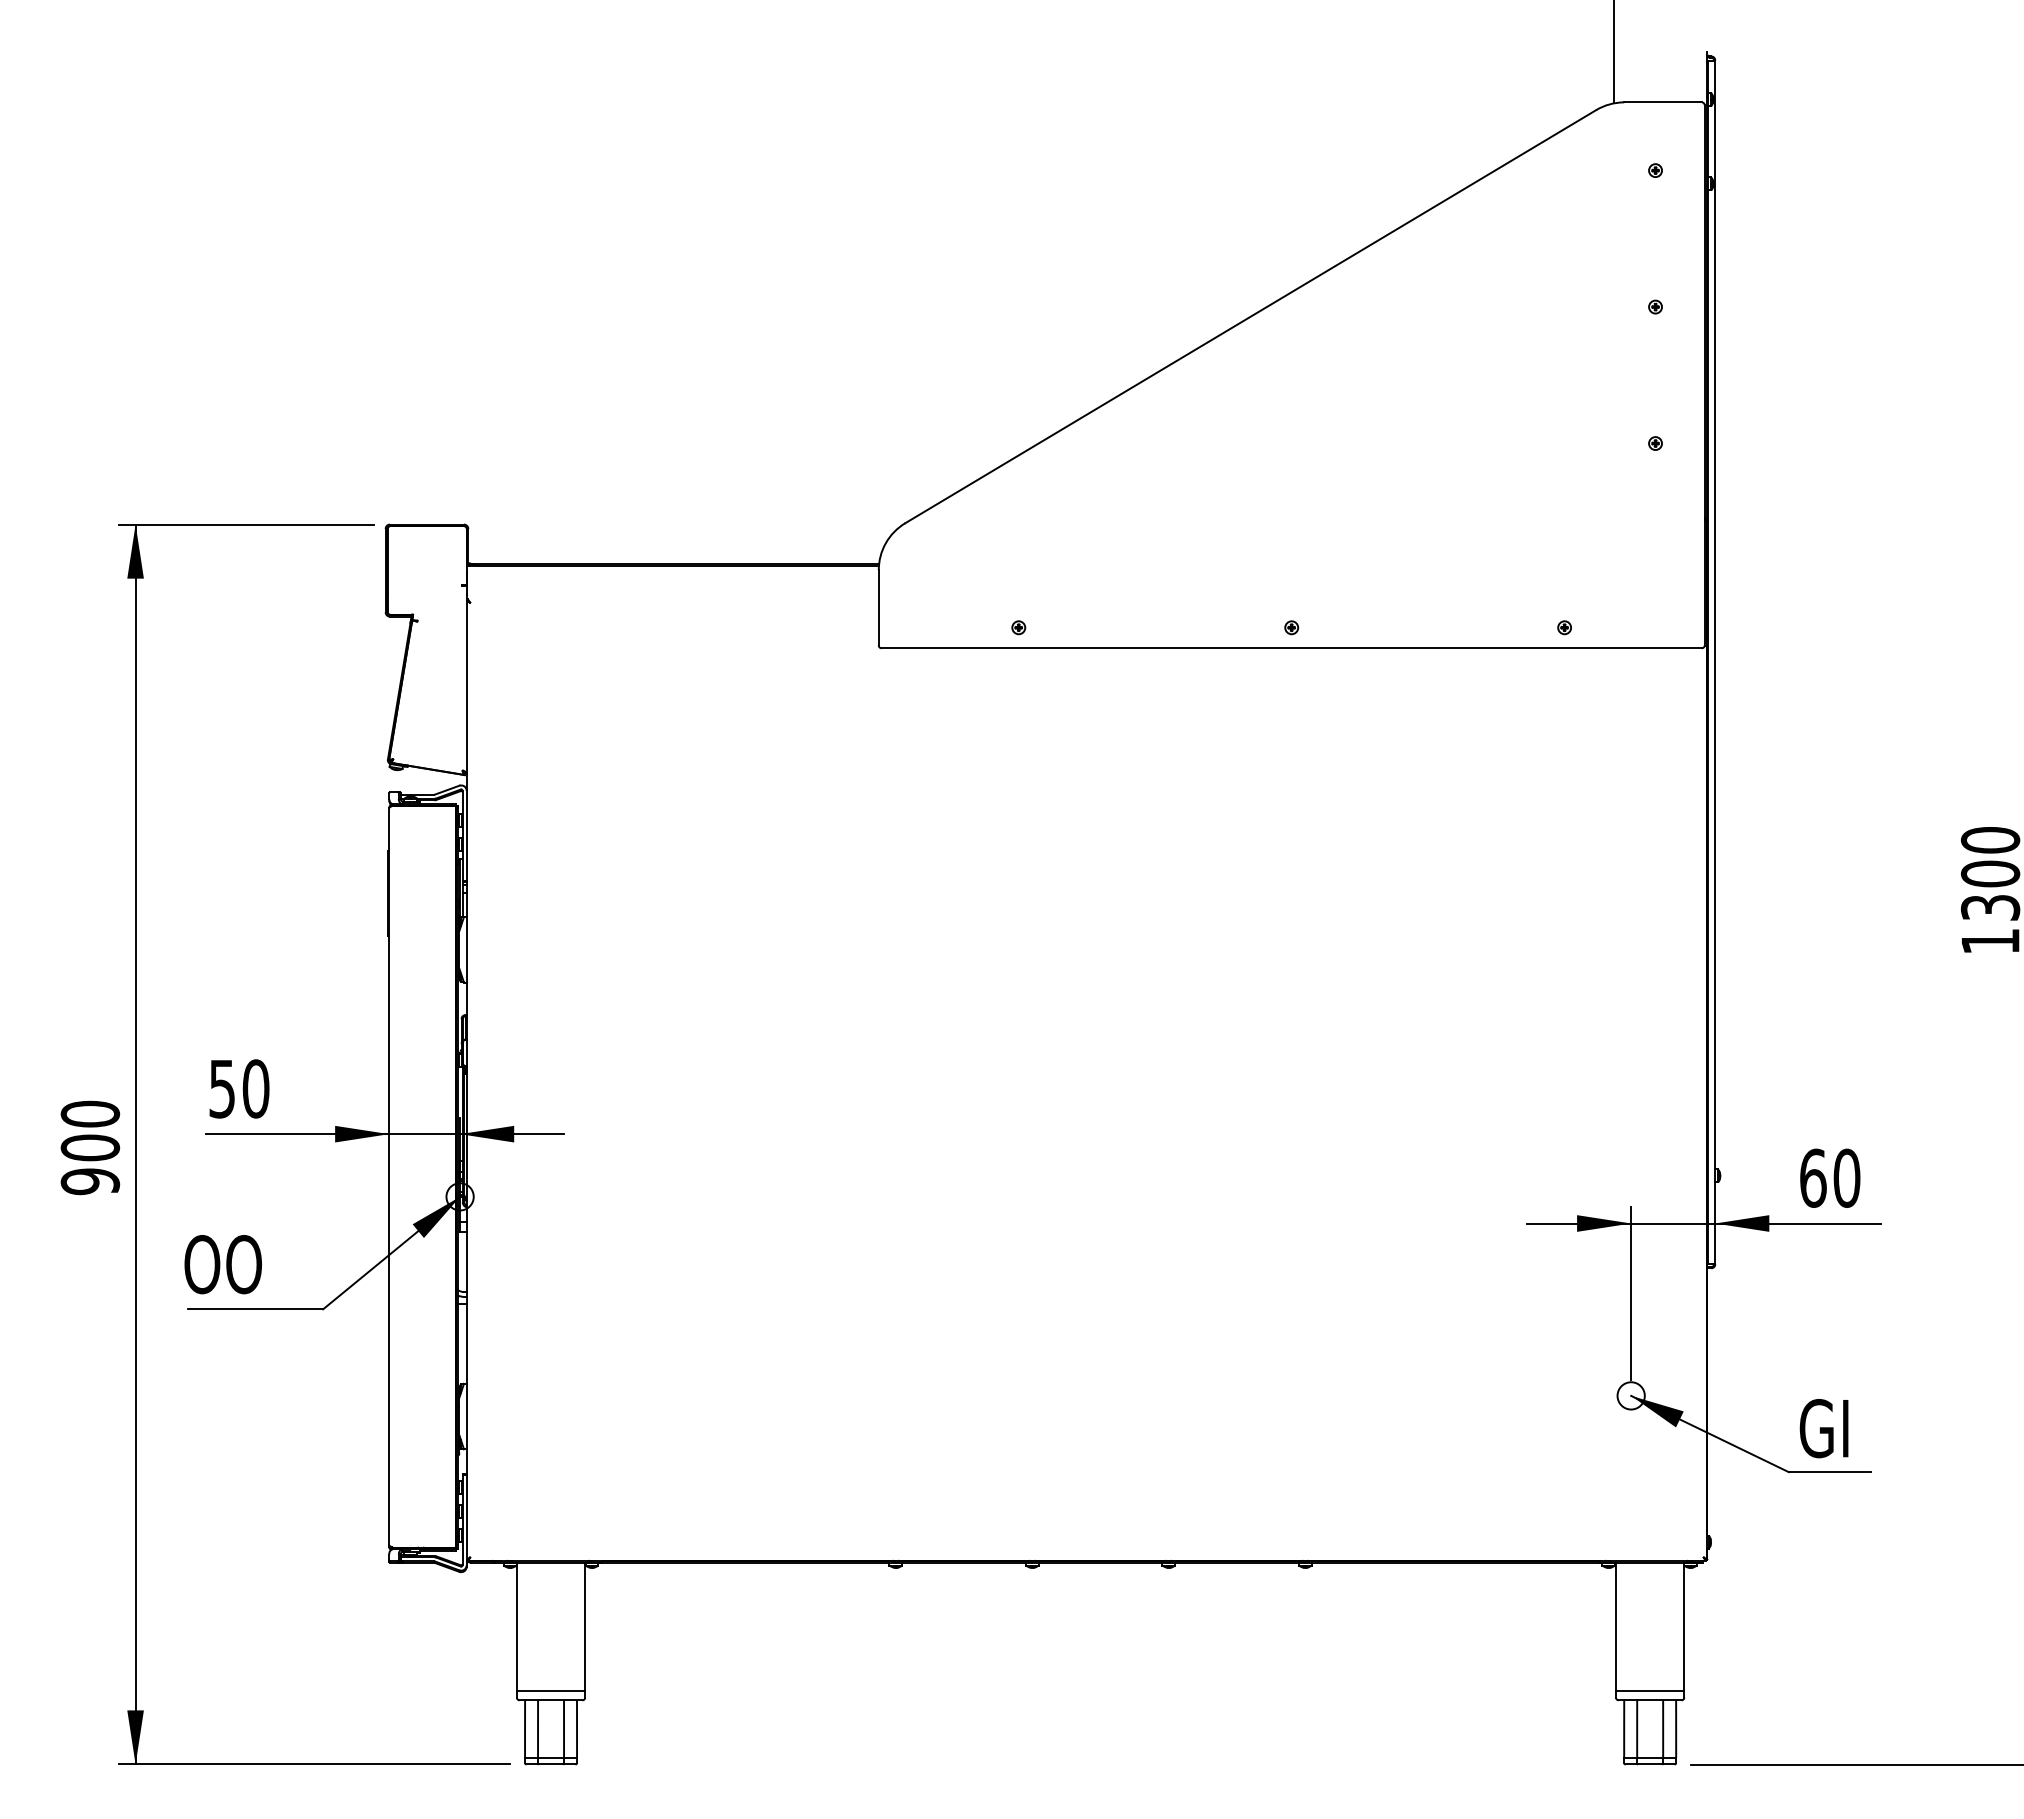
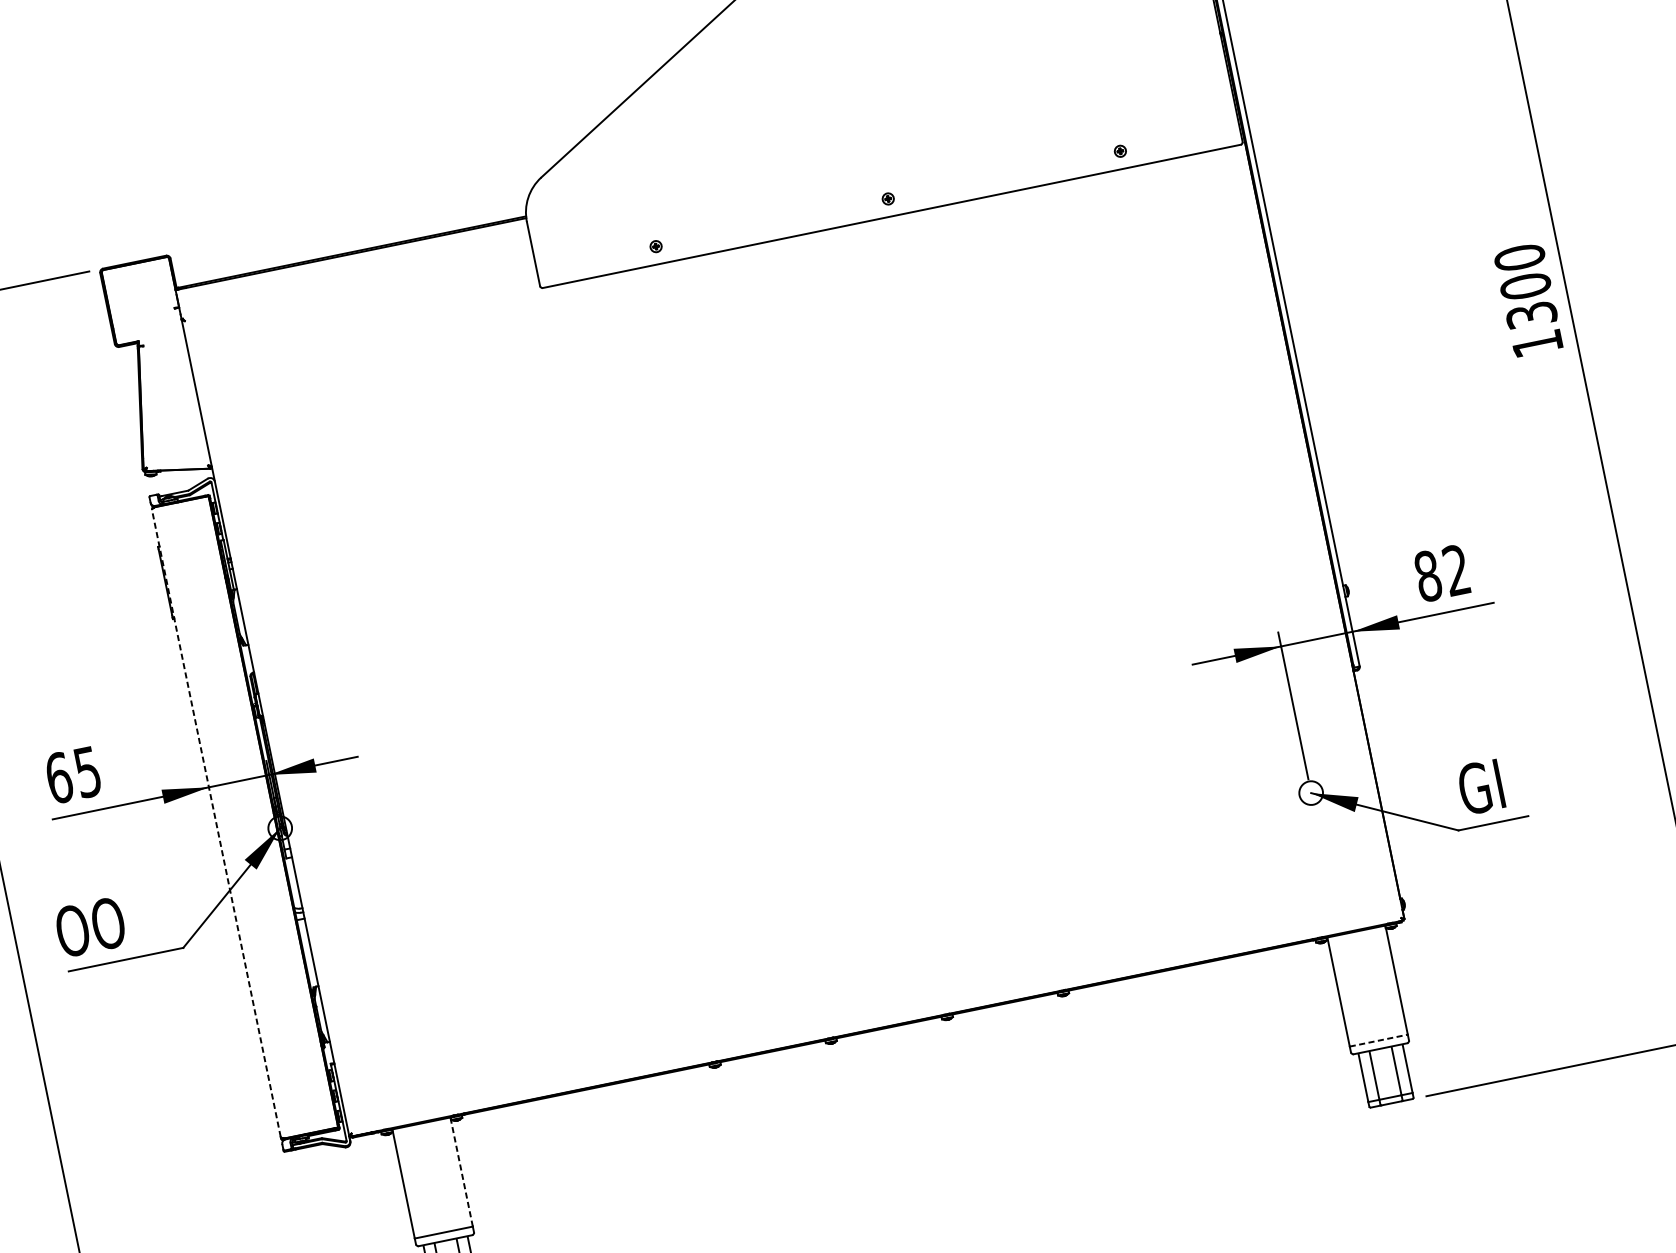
text: (239, 1088) -> (73, 774), 50 -> 65
line: (389, 1176) -> (216, 823), solid -> dashed
text: (1830, 1177) -> (1442, 572), 60 -> 82
line: (585, 1626) -> (461, 1171), solid -> dashed
line: (1650, 1690) -> (1379, 1040), solid -> dashed

